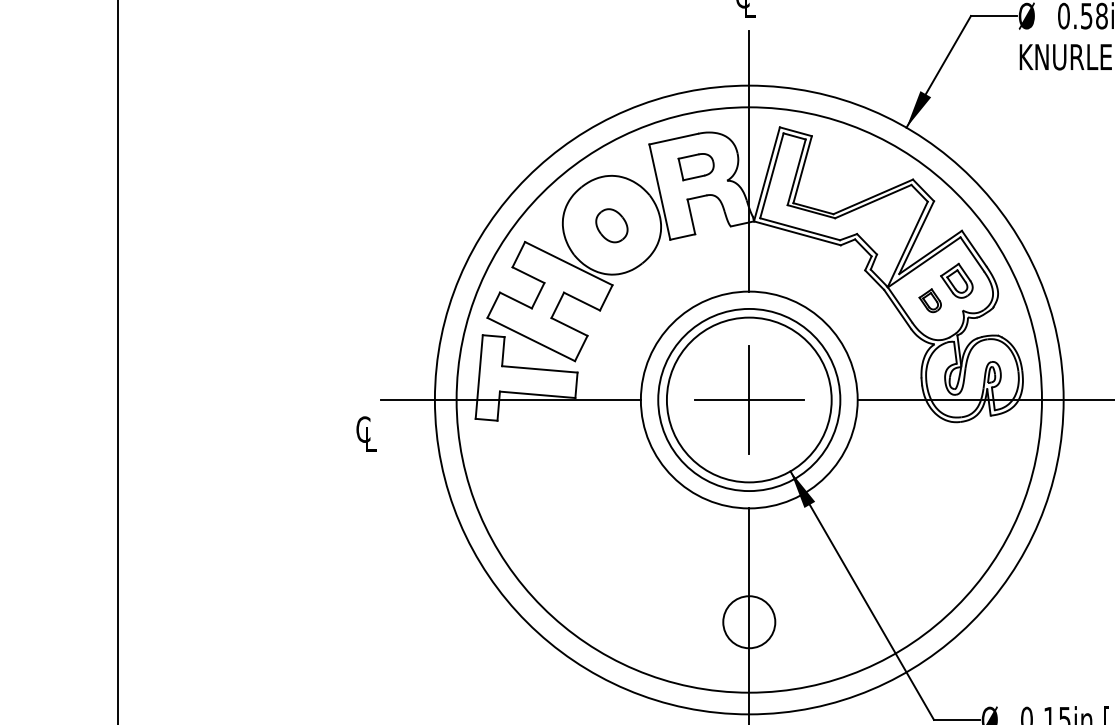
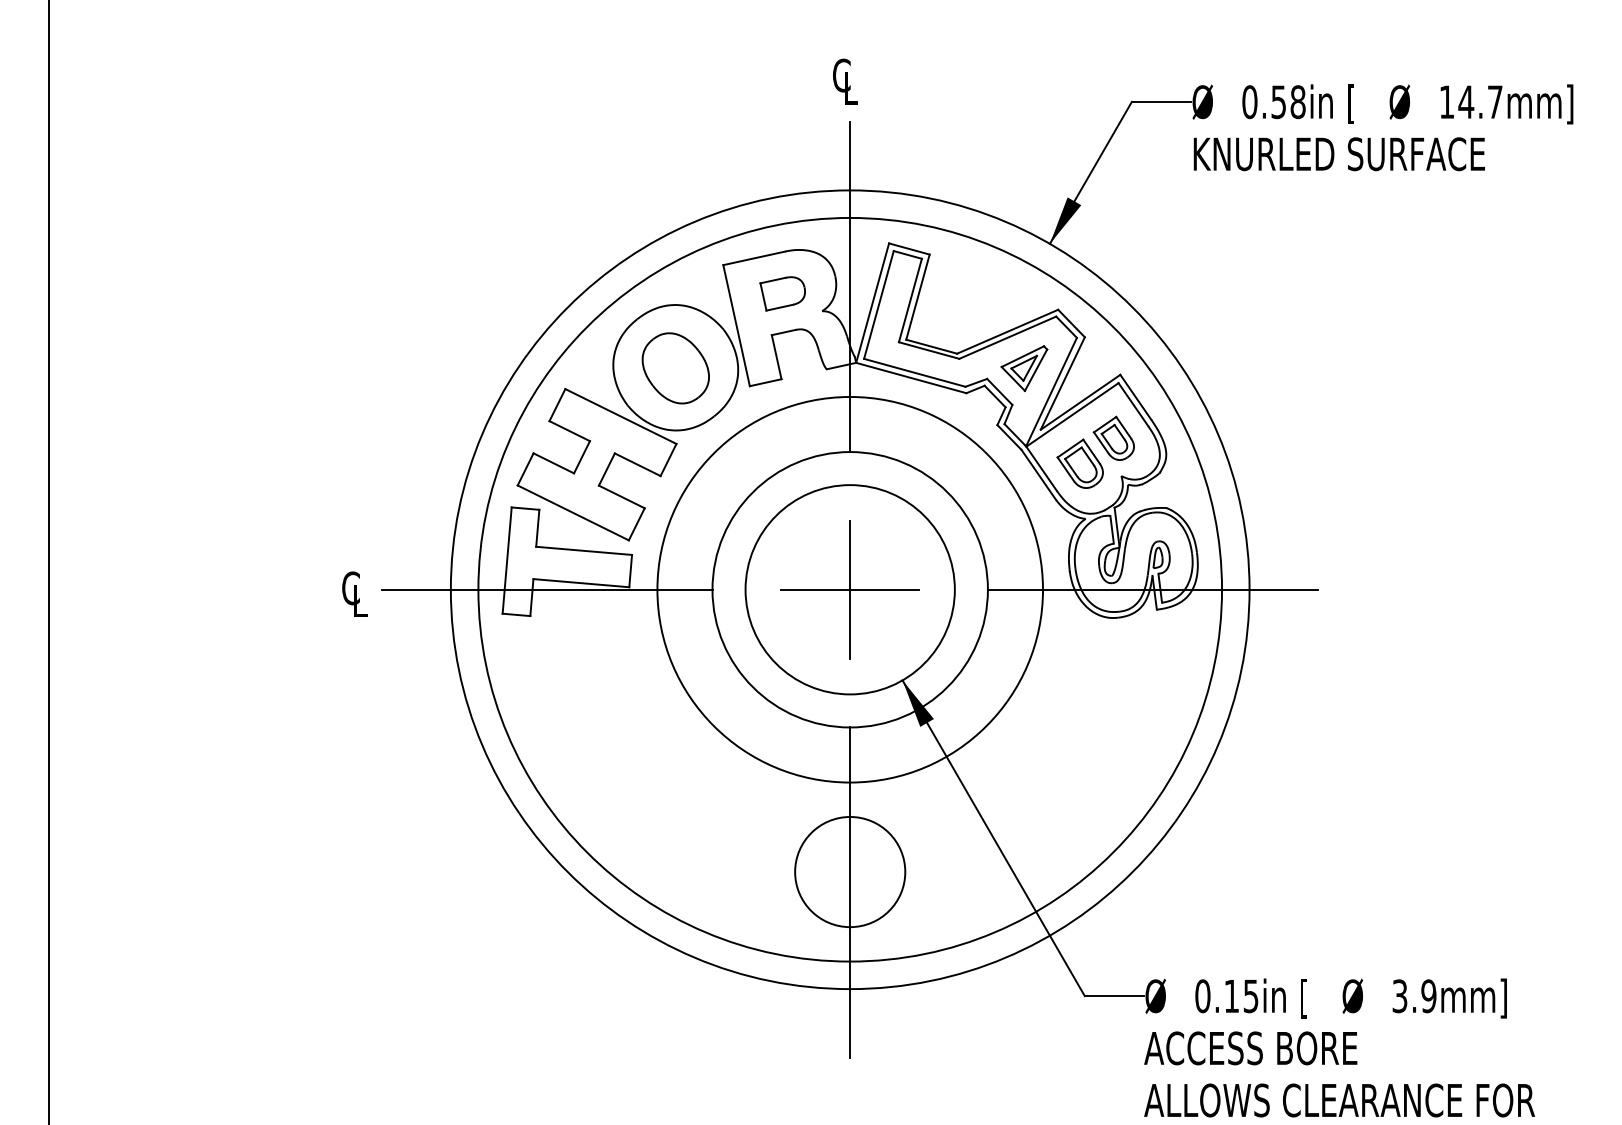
part: (611, 225) -> (675, 368), size x1.67
part: (886, 225) -> (1024, 368), added
part: (929, 300) -> (1079, 463), size x1.67
circle: (749, 399) -> (850, 589), size x1.67
text: (366, 433) -> (354, 593), moved
circle: (749, 621) -> (850, 871), size x1.67

